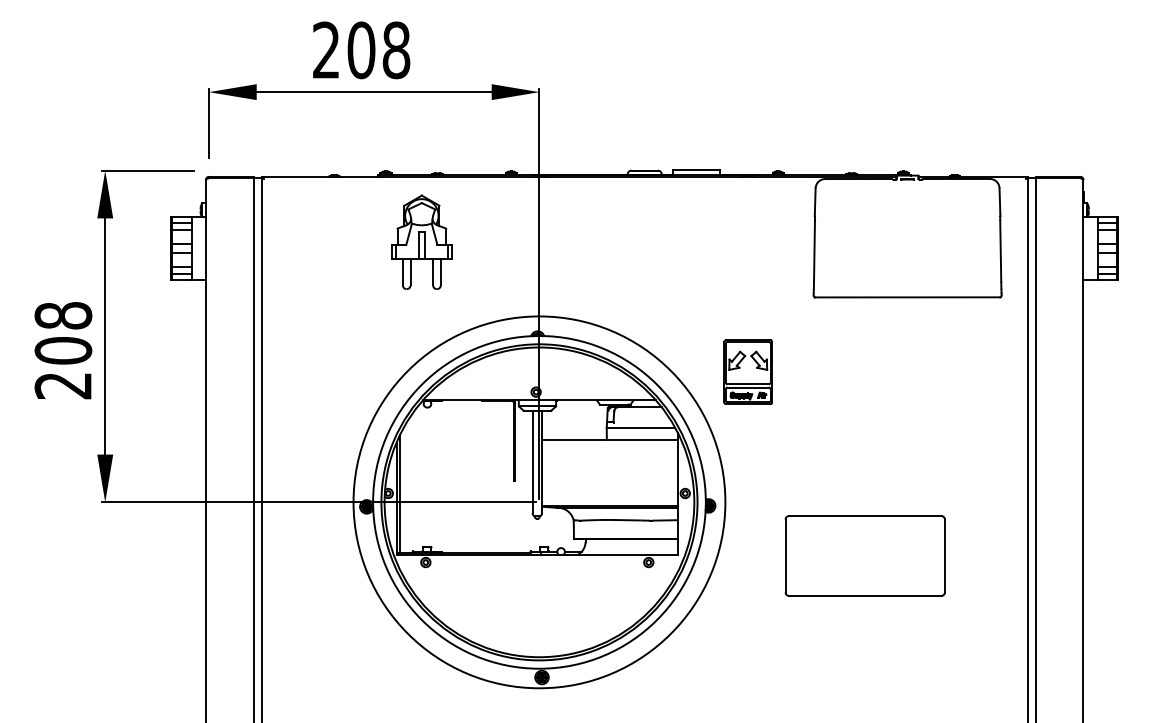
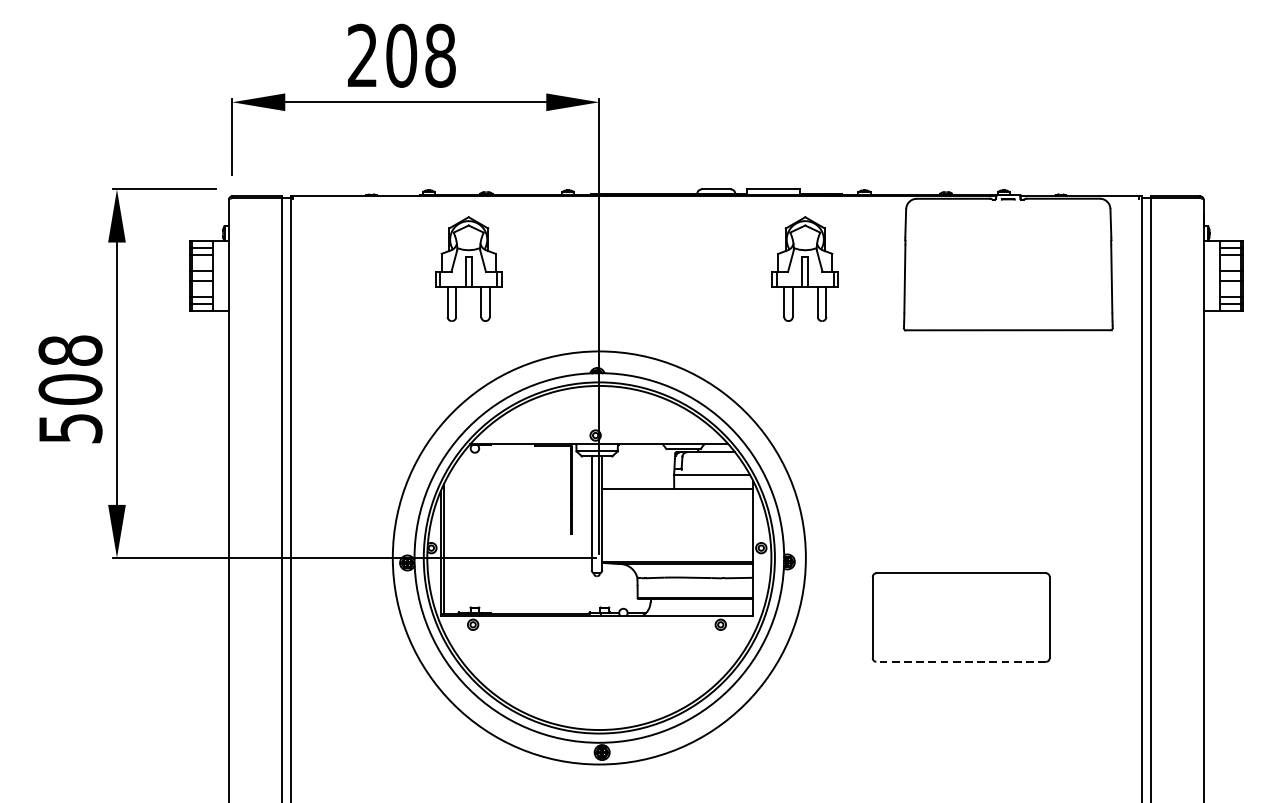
part: (724, 241) -> (804, 268), added
part: (747, 371) -> (830, 412), removed
text: (63, 386) -> (70, 429), 208 -> 508
line: (864, 595) -> (960, 661), solid -> dashed

